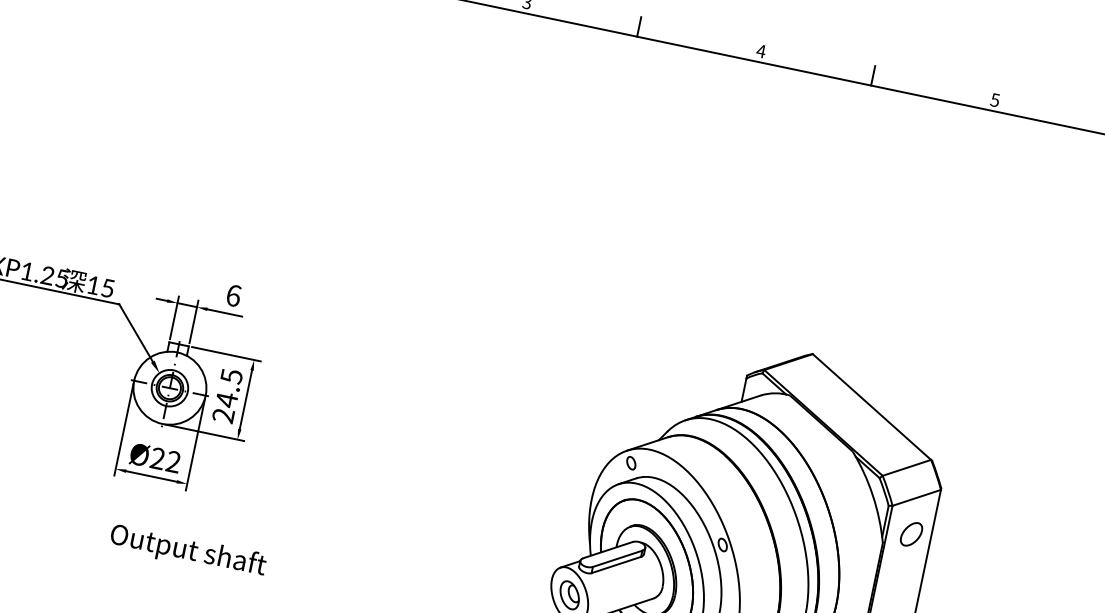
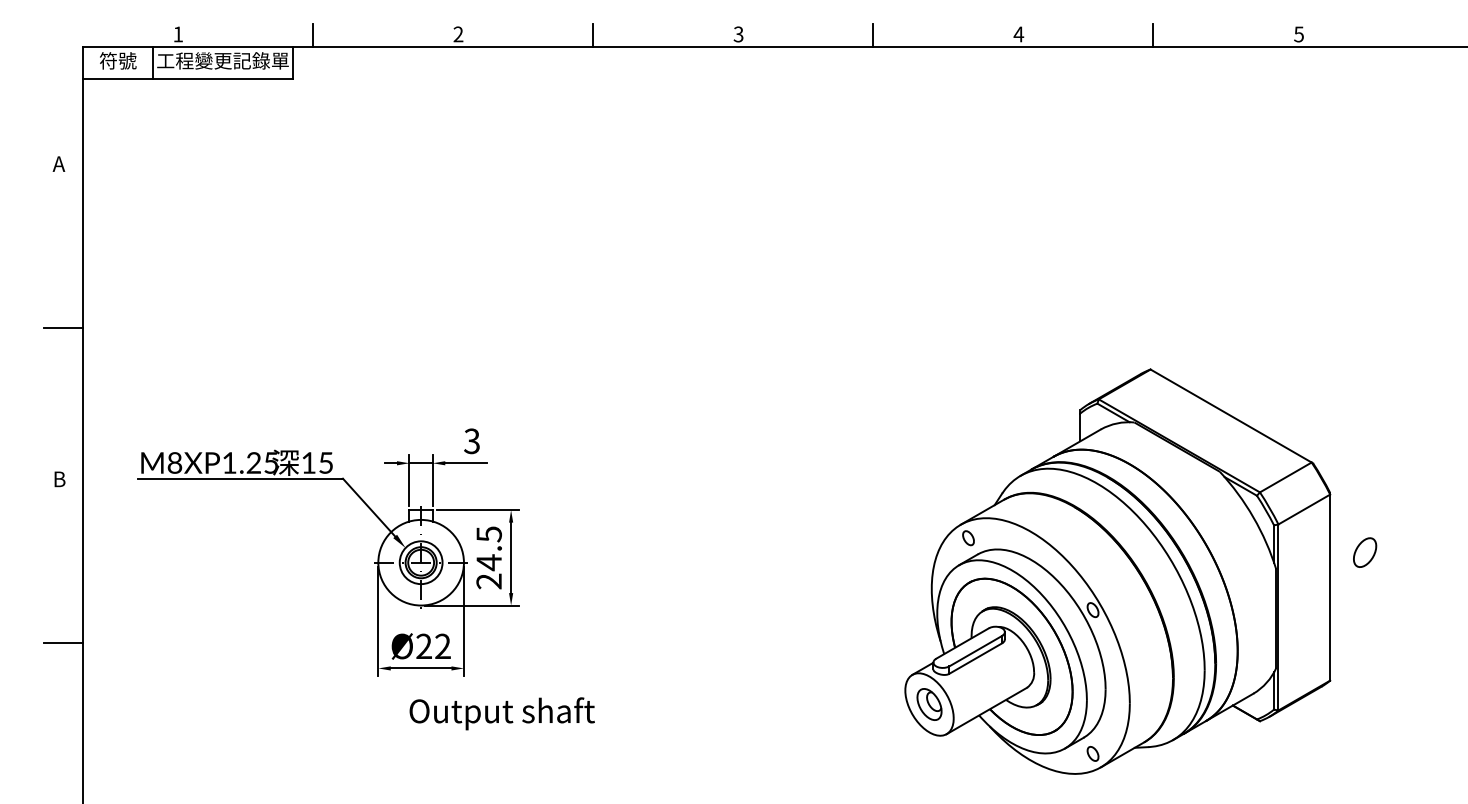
text: (233, 295) -> (472, 441), 6 -> 3
part: (911, 534) -> (1365, 552), moved
text: (187, 551) -> (501, 713), moved

